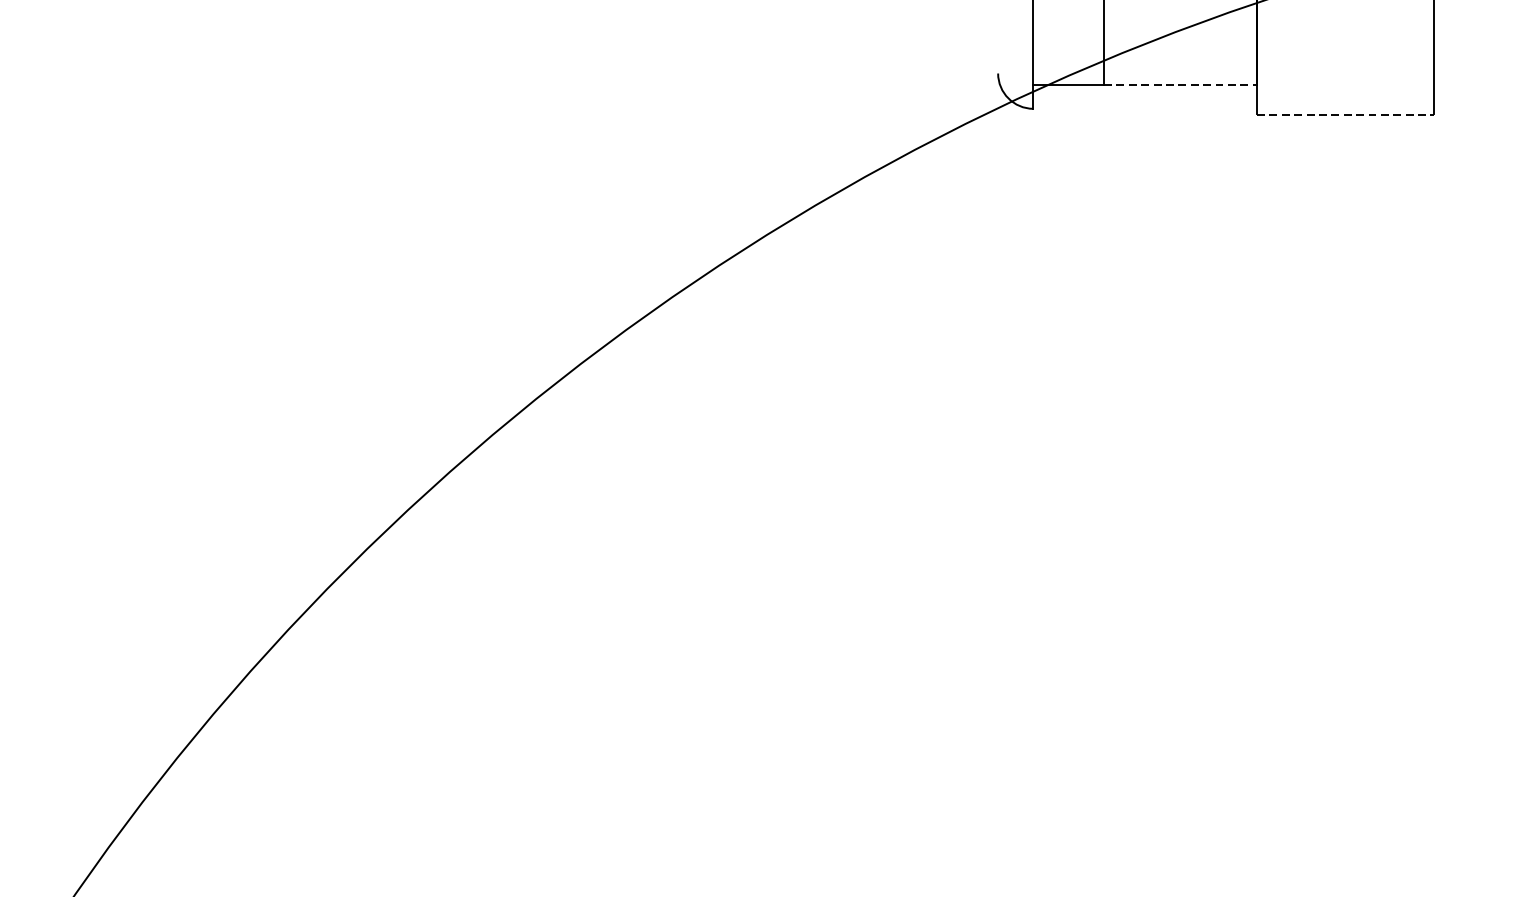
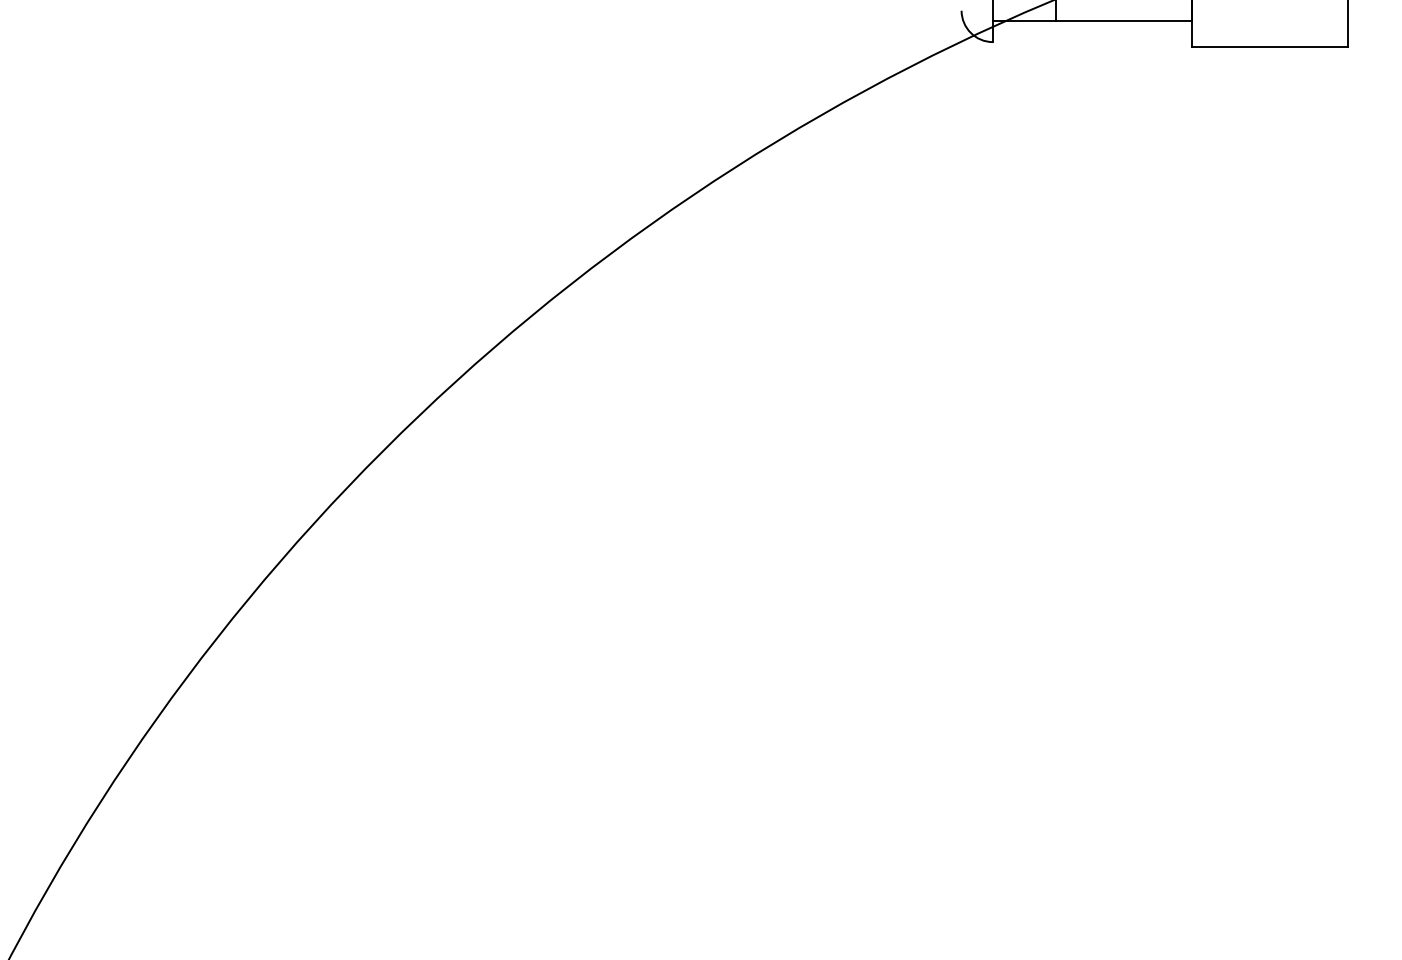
line: (1180, 85) -> (1123, 21), dashed -> solid
line: (1345, 114) -> (1270, 47), dashed -> solid

